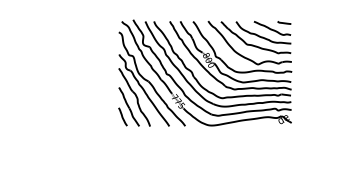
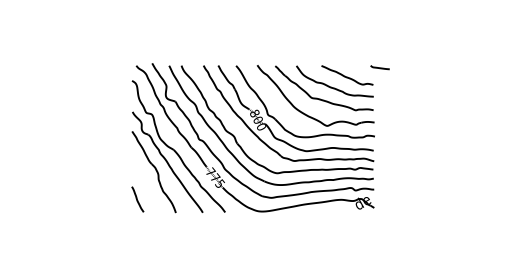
line: (283, 22) -> (379, 67), moved
part: (129, 106) -> (146, 185), removed

